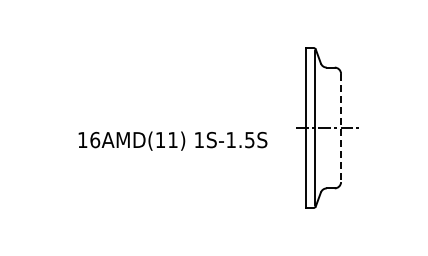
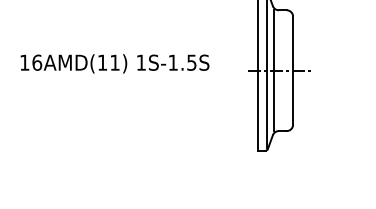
line: (322, 127) -> (274, 70), added
line: (341, 128) -> (293, 71), dashed -> solid
text: (172, 140) -> (114, 63), moved

